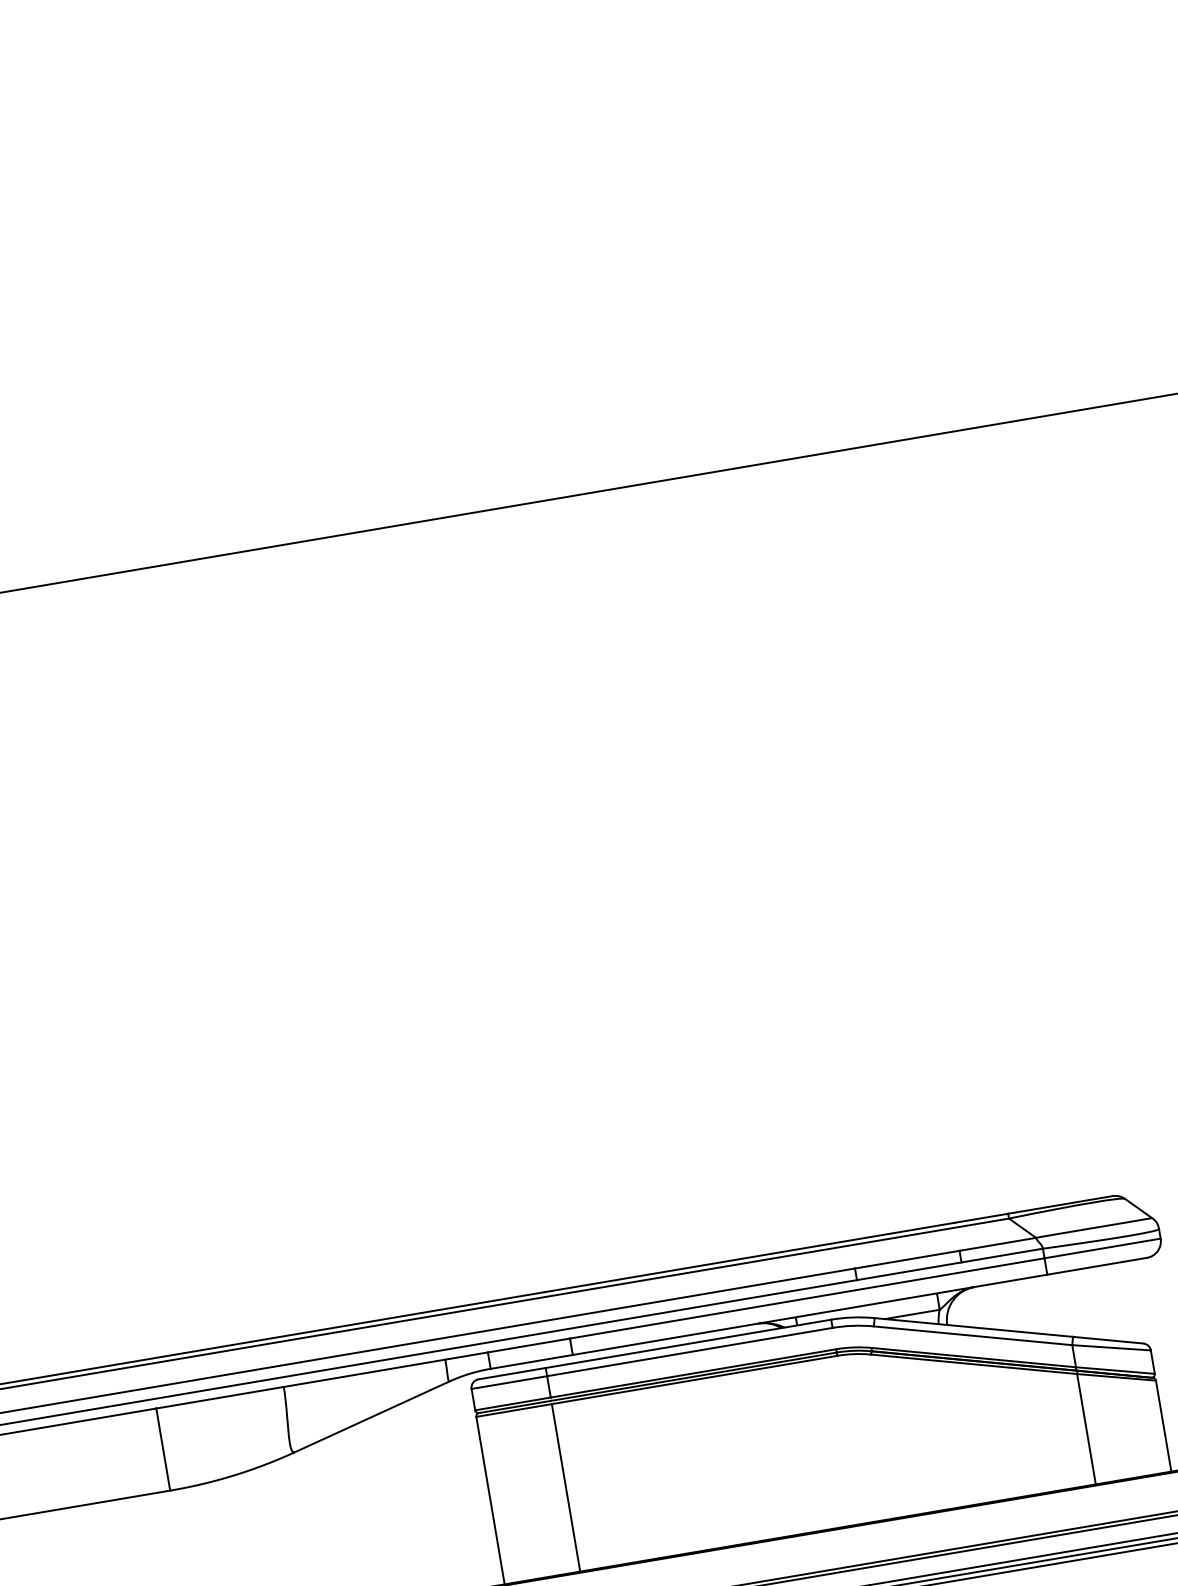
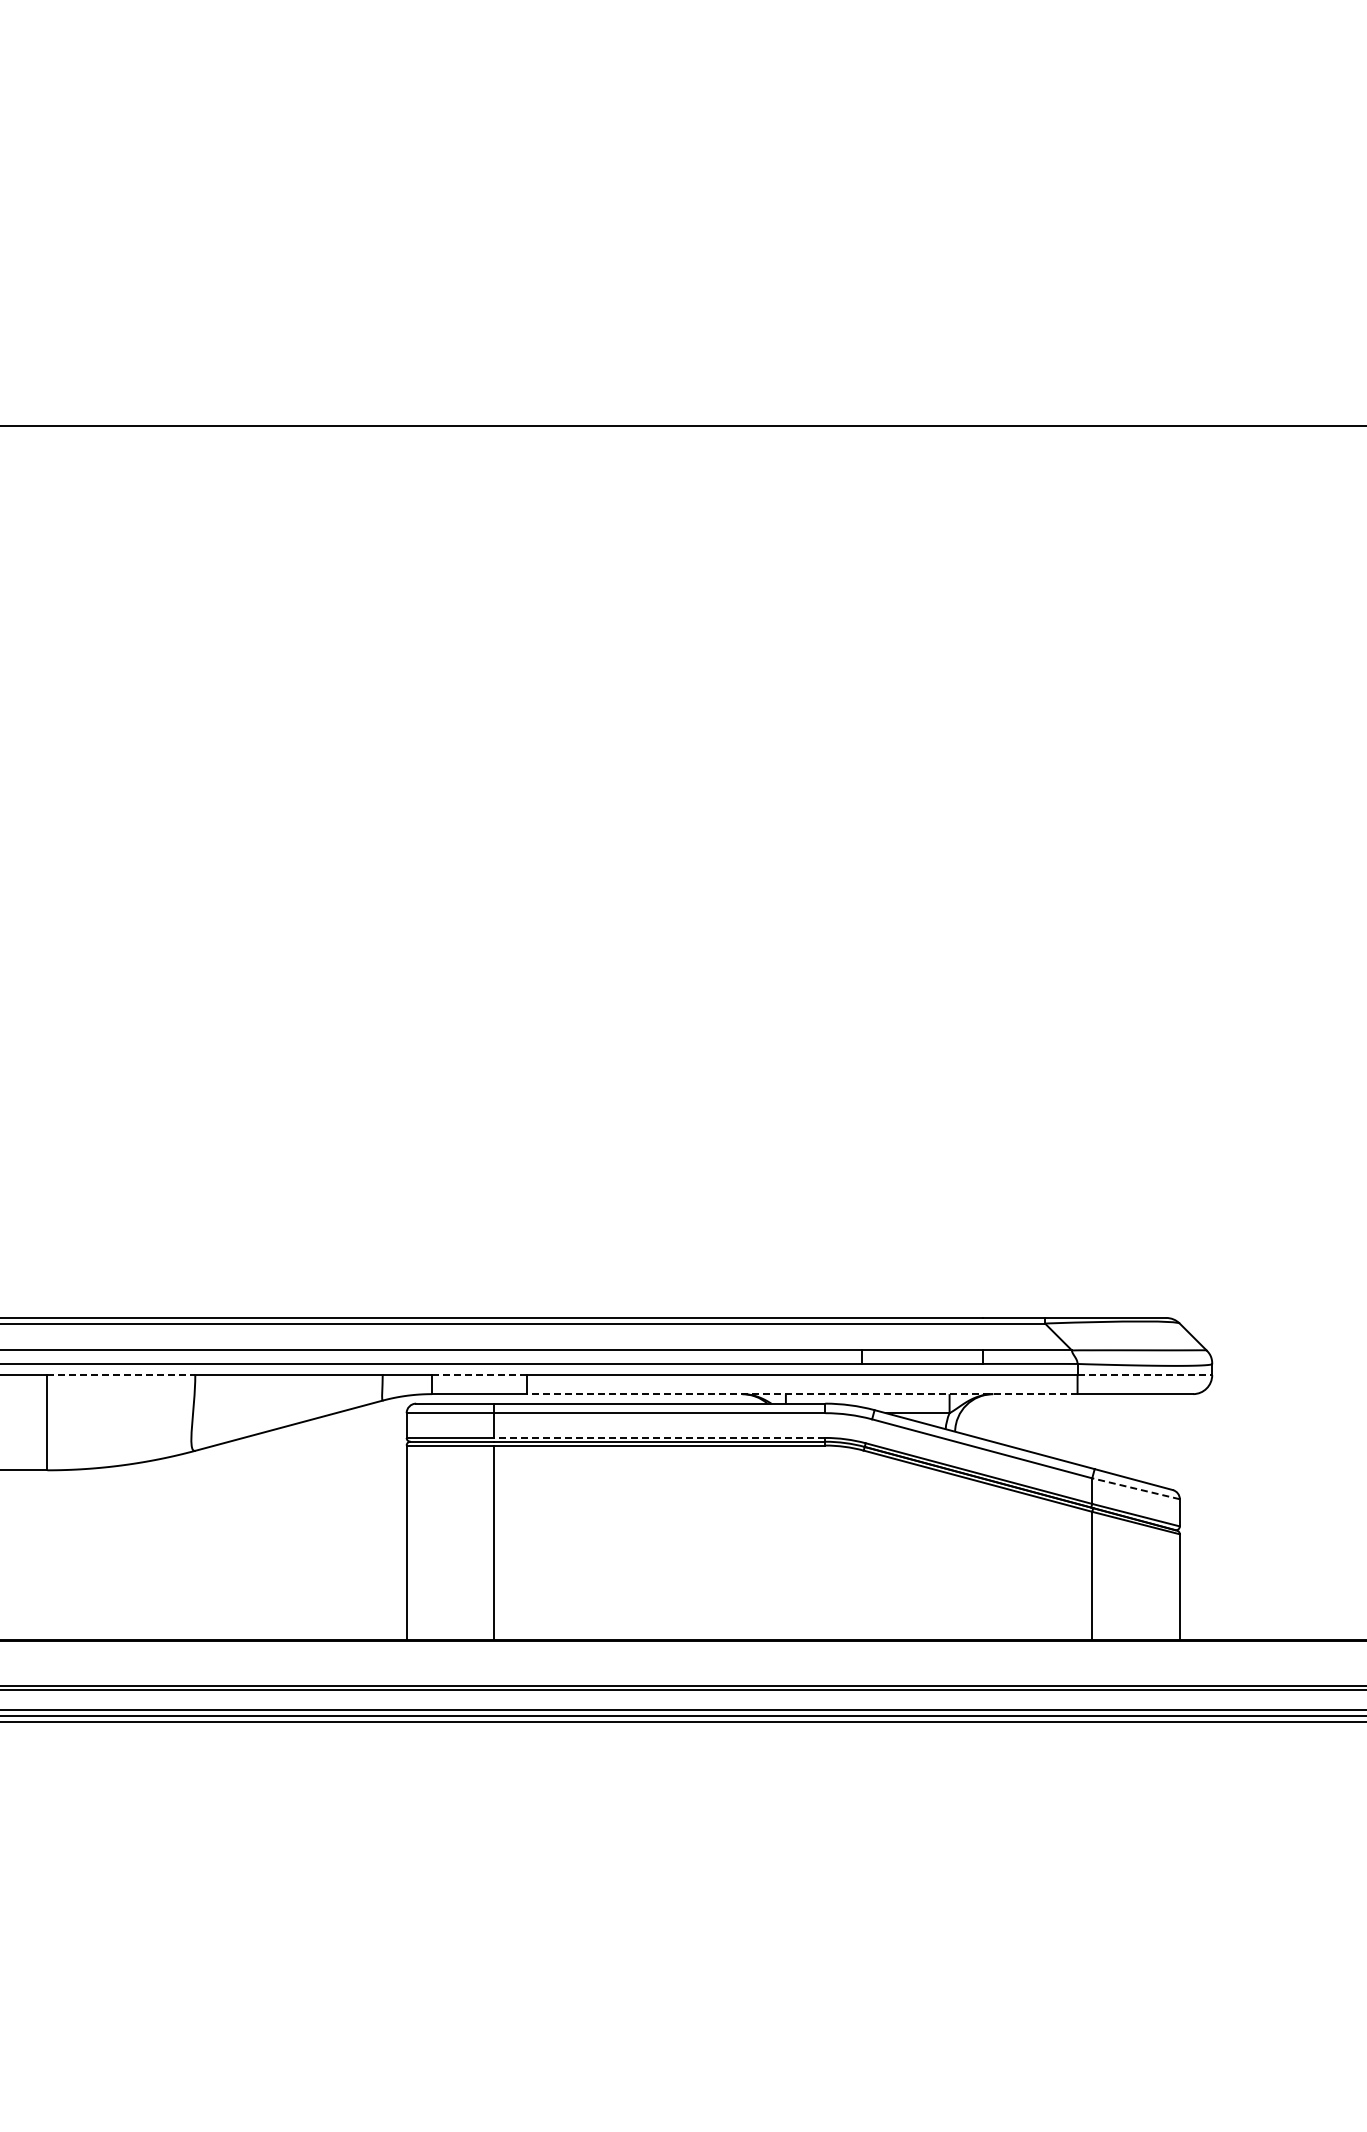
line: (1103, 1248) -> (1145, 1375), solid -> dashed
line: (809, 1315) -> (801, 1394), solid -> dashed
line: (528, 1345) -> (479, 1375), solid -> dashed
line: (1111, 1347) -> (1135, 1488), solid -> dashed
line: (693, 1373) -> (659, 1437), solid -> dashed
line: (220, 1398) -> (121, 1375), solid -> dashed

